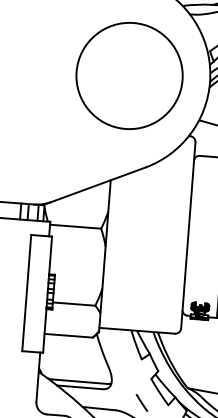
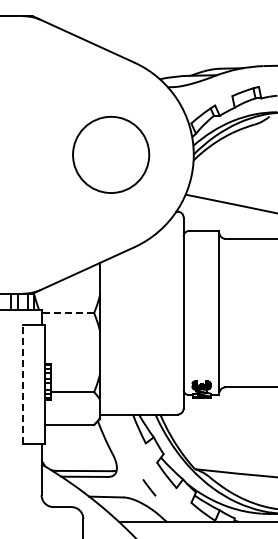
circle: (129, 75) -> (110, 154), size x0.7
line: (75, 227) -> (67, 313), solid -> dashed
line: (27, 292) -> (23, 384), solid -> dashed

